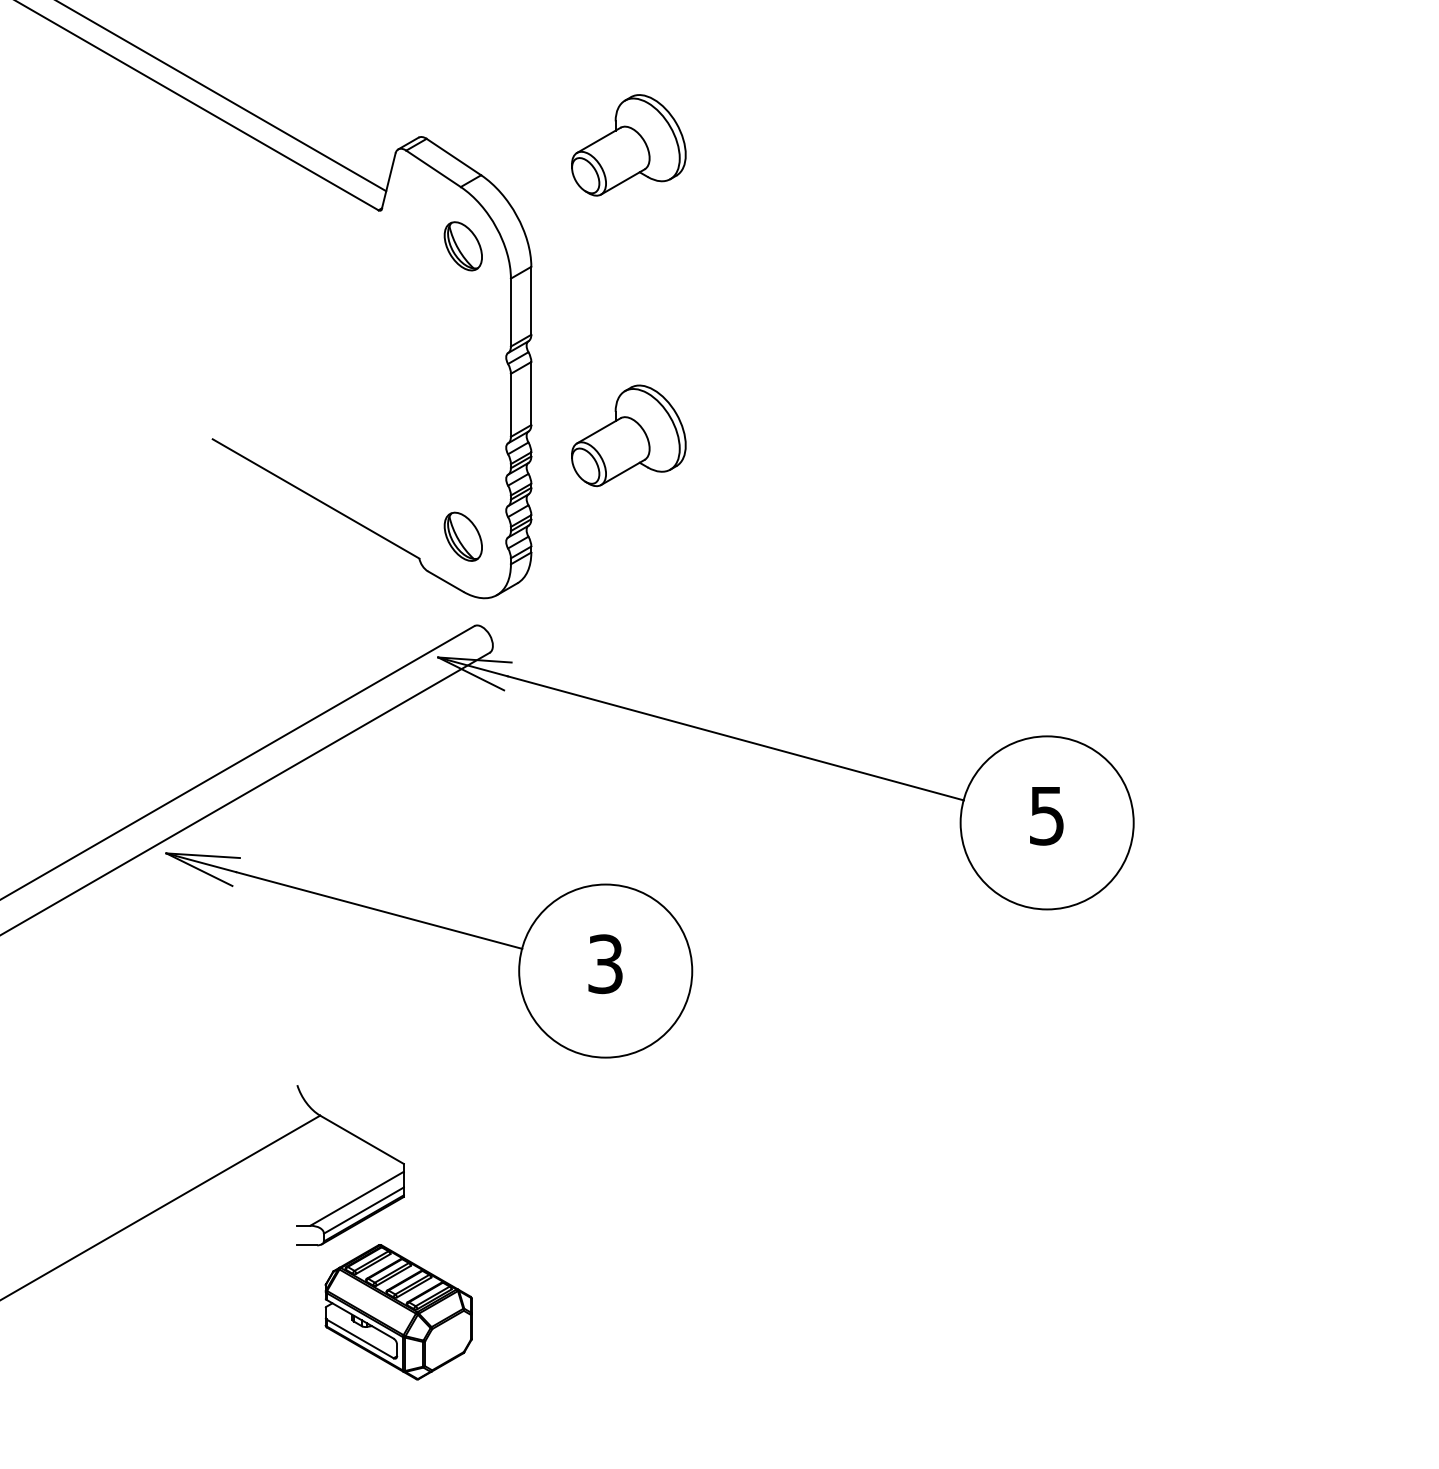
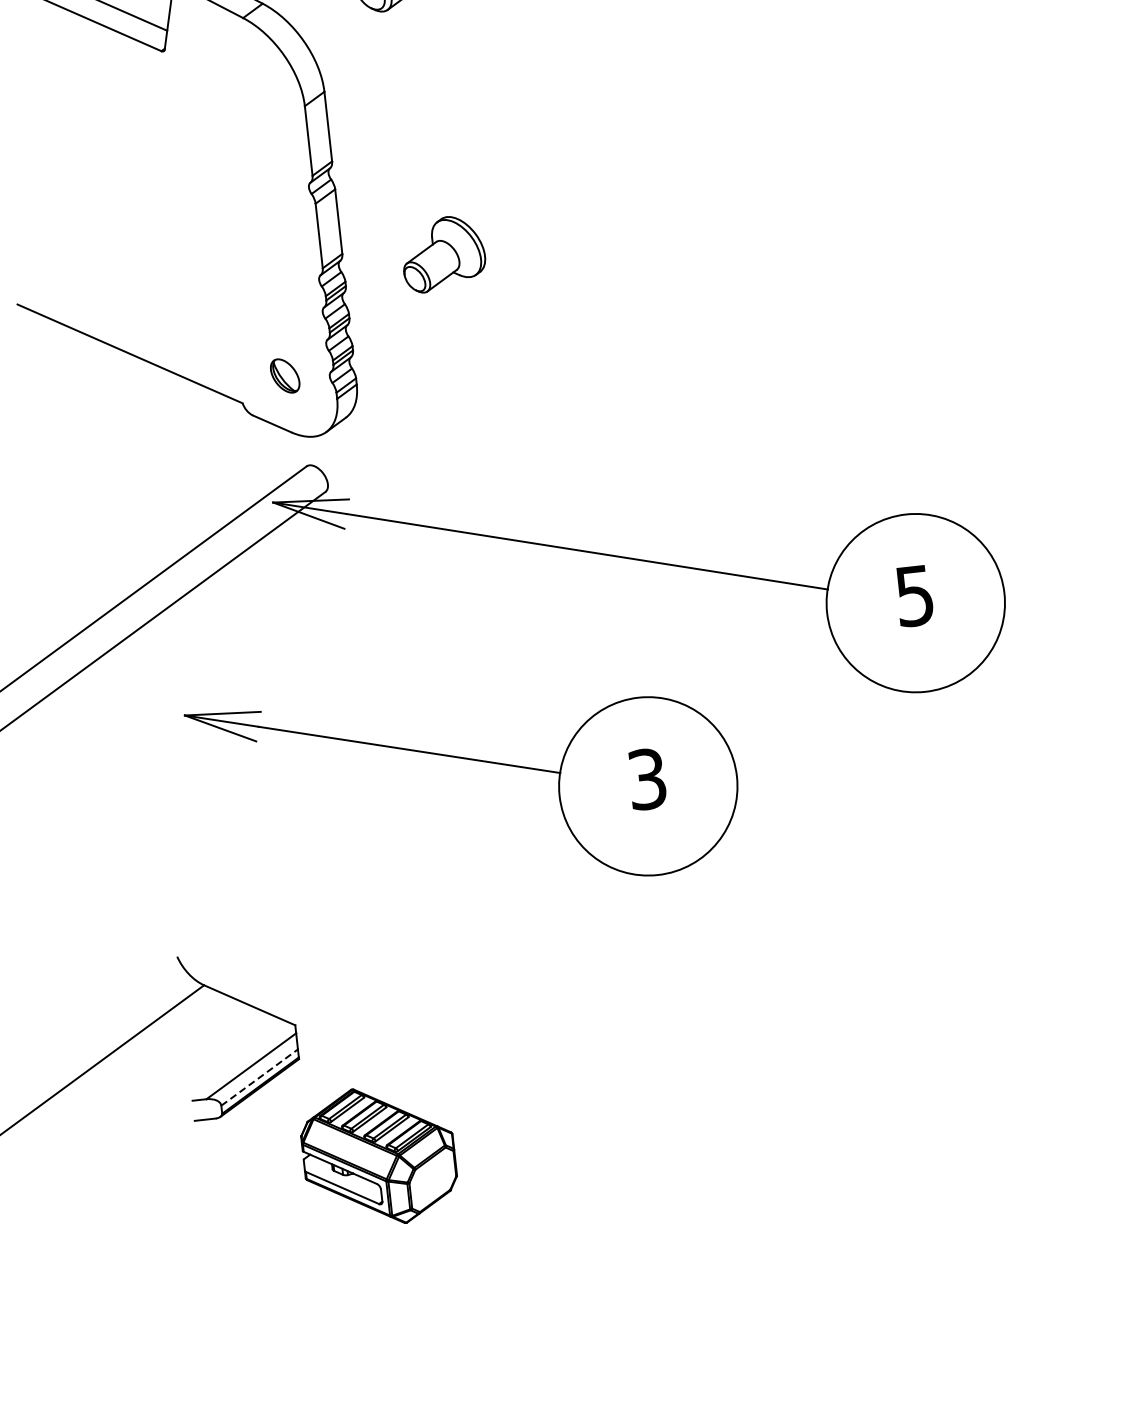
part: (462, 246) -> (251, 78), removed
part: (628, 435) -> (443, 253), size x0.7
part: (462, 536) -> (284, 375), size x0.7
part: (437, 927) -> (471, 760), moved
line: (364, 1210) -> (260, 1077), solid -> dashed
part: (398, 1312) -> (378, 1156), moved

